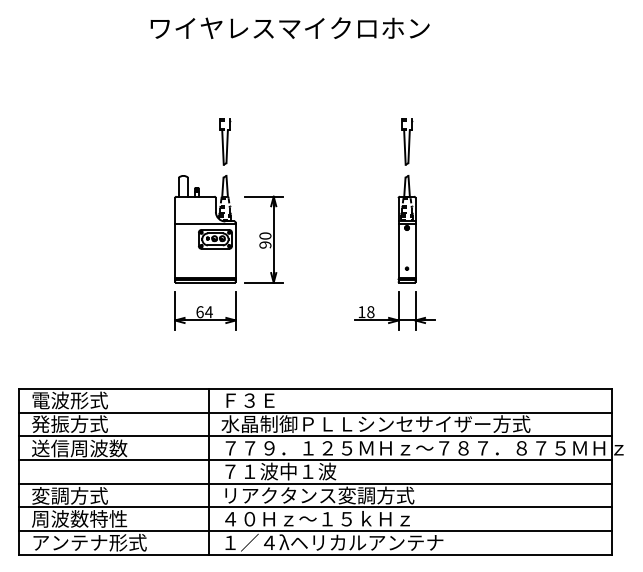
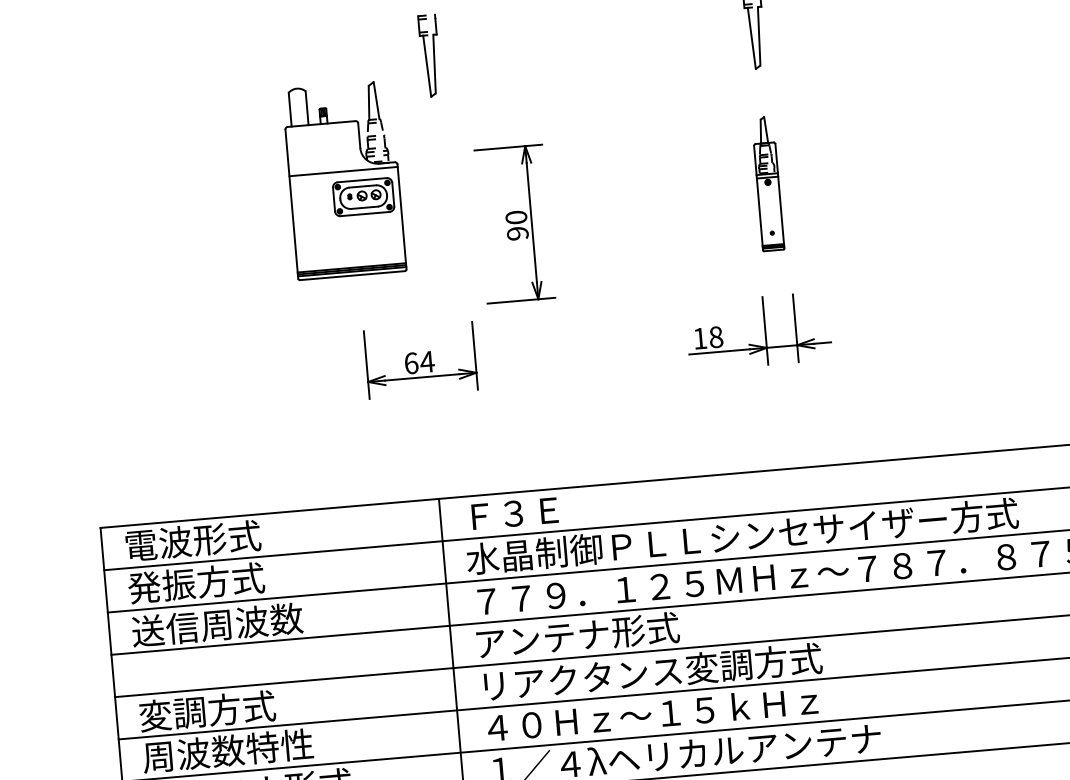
part: (205, 229) -> (344, 180), moved
part: (406, 229) -> (767, 184), size x0.7
text: (279, 471) -> (577, 635), ７１波中１波 -> アンテナ形式

